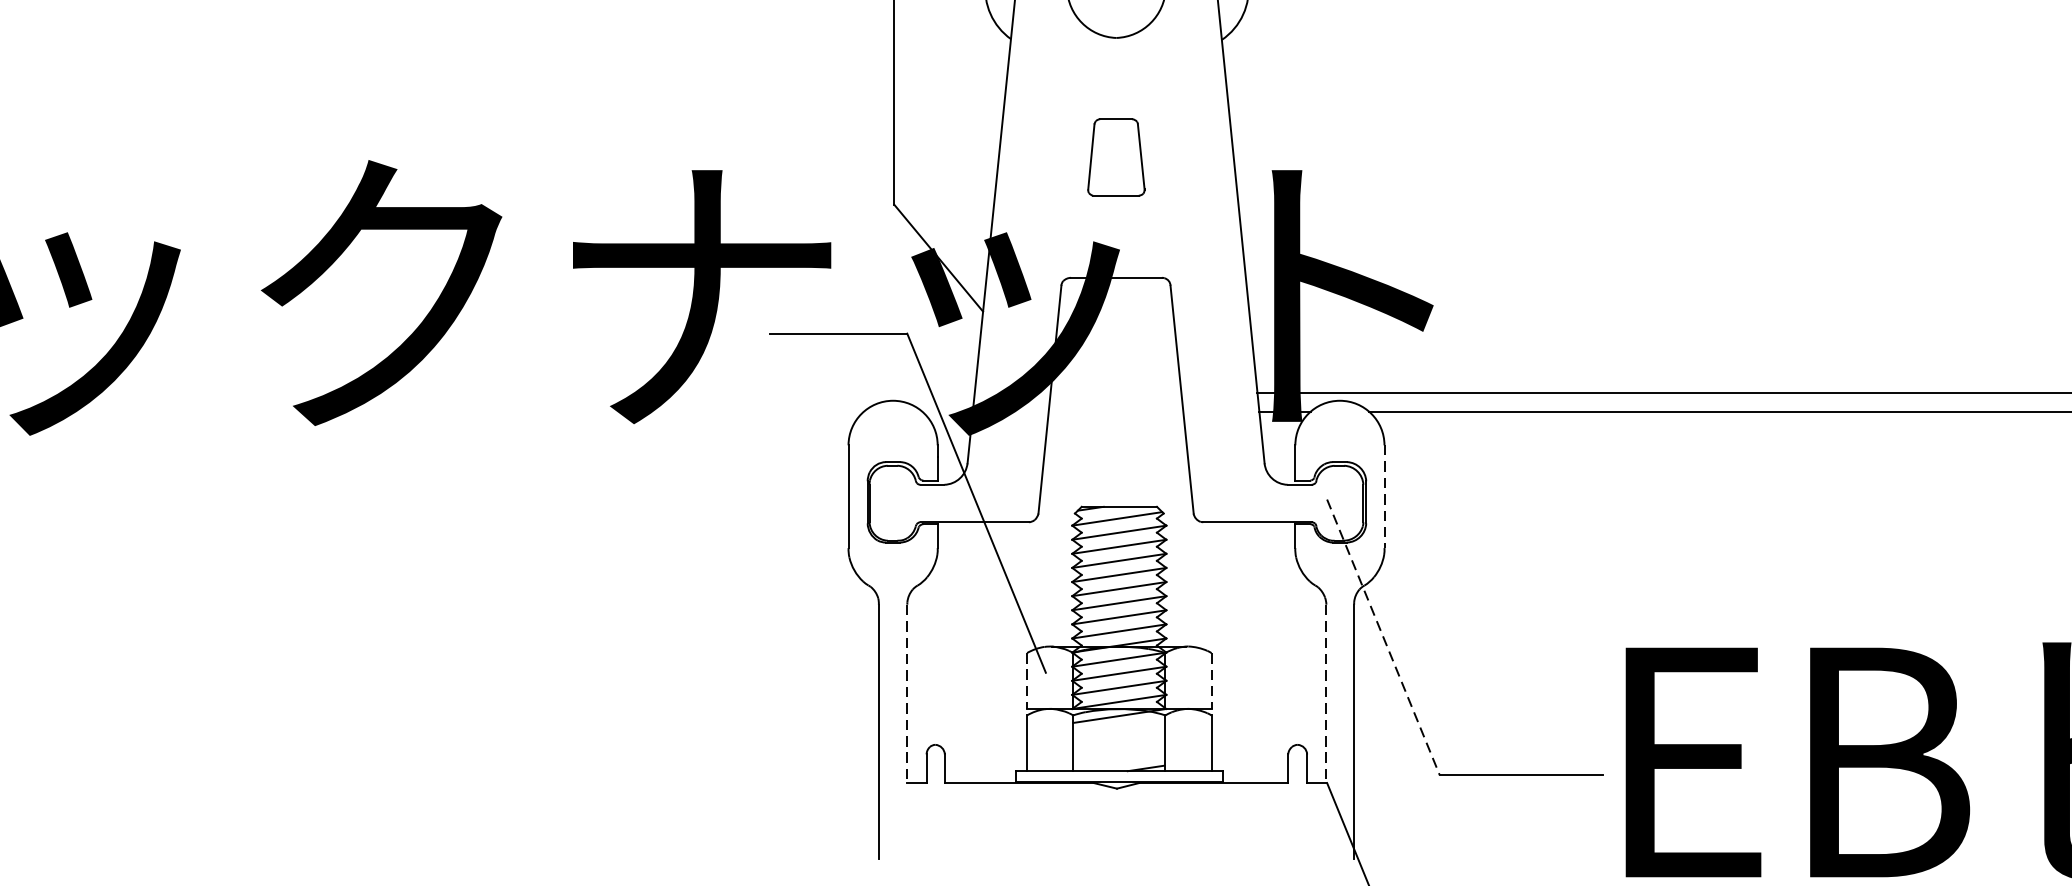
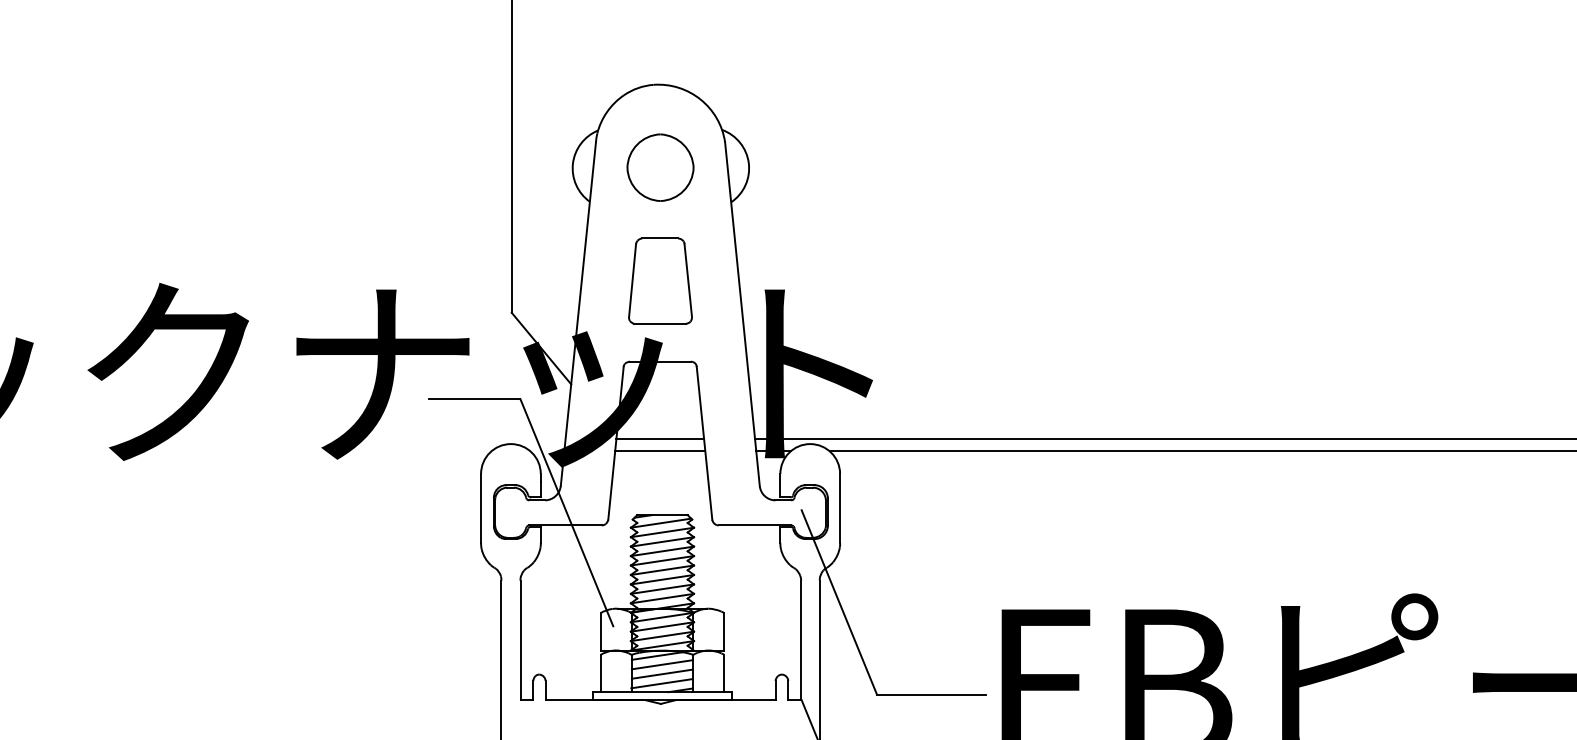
part: (1116, 156) -> (660, 280), size x1.67
line: (1116, 392) -> (660, 438), added
line: (1116, 411) -> (660, 451), added
line: (1385, 496) -> (840, 508), dashed -> solid
line: (1383, 637) -> (839, 602), dashed -> solid
line: (1026, 680) -> (600, 631), dashed -> solid
line: (1211, 680) -> (724, 631), dashed -> solid
line: (907, 693) -> (520, 640), dashed -> solid
line: (1326, 693) -> (801, 640), dashed -> solid
line: (1117, 729) -> (661, 664), added
line: (1117, 743) -> (661, 673), added
line: (1117, 758) -> (661, 683), added

